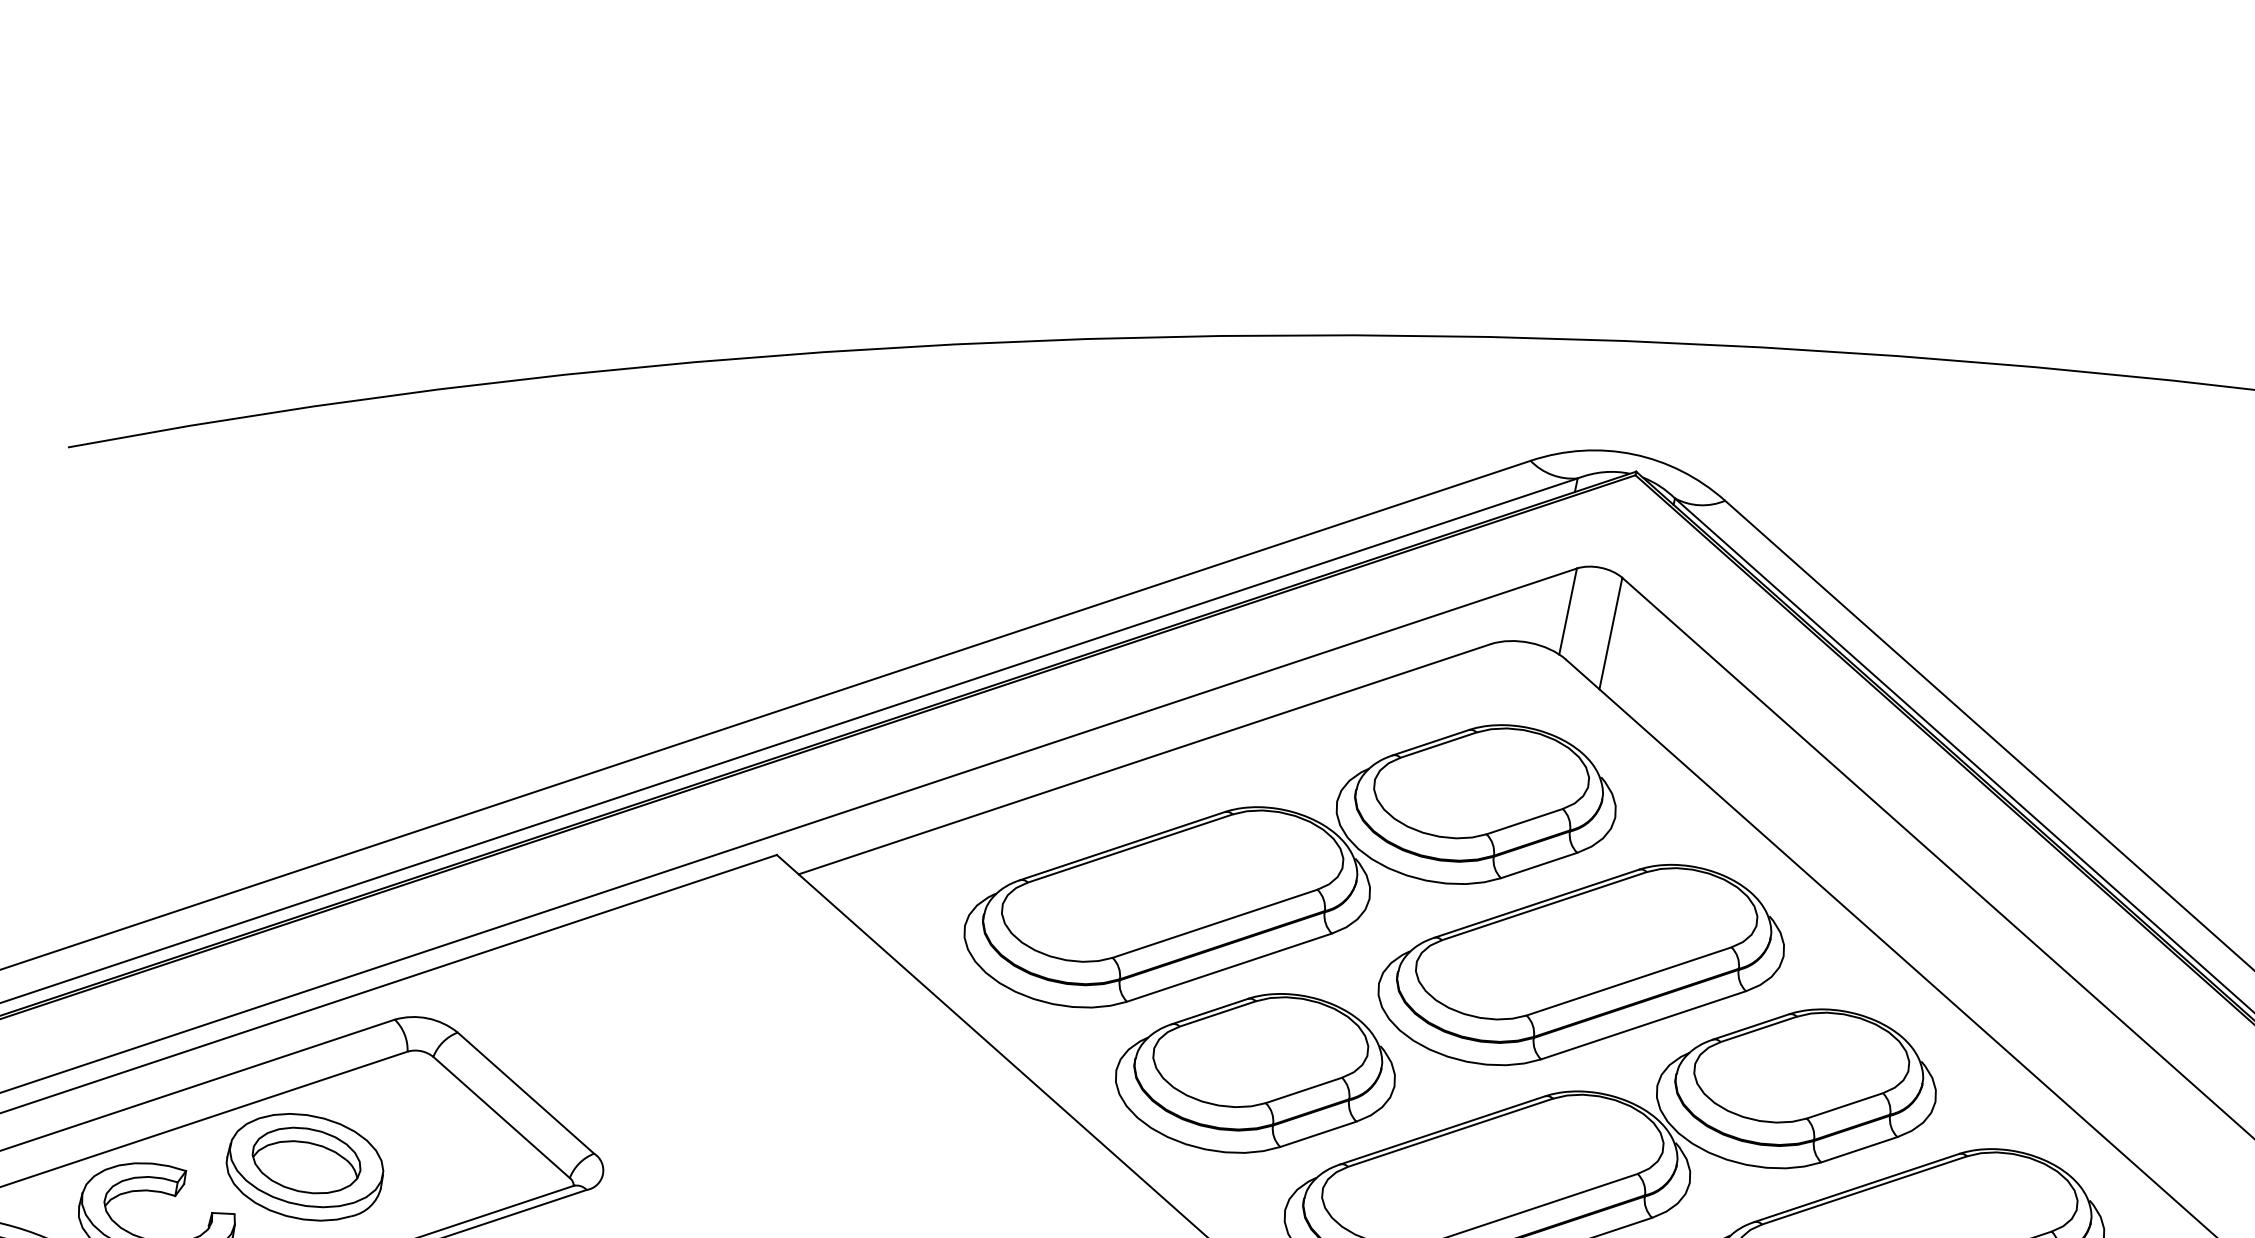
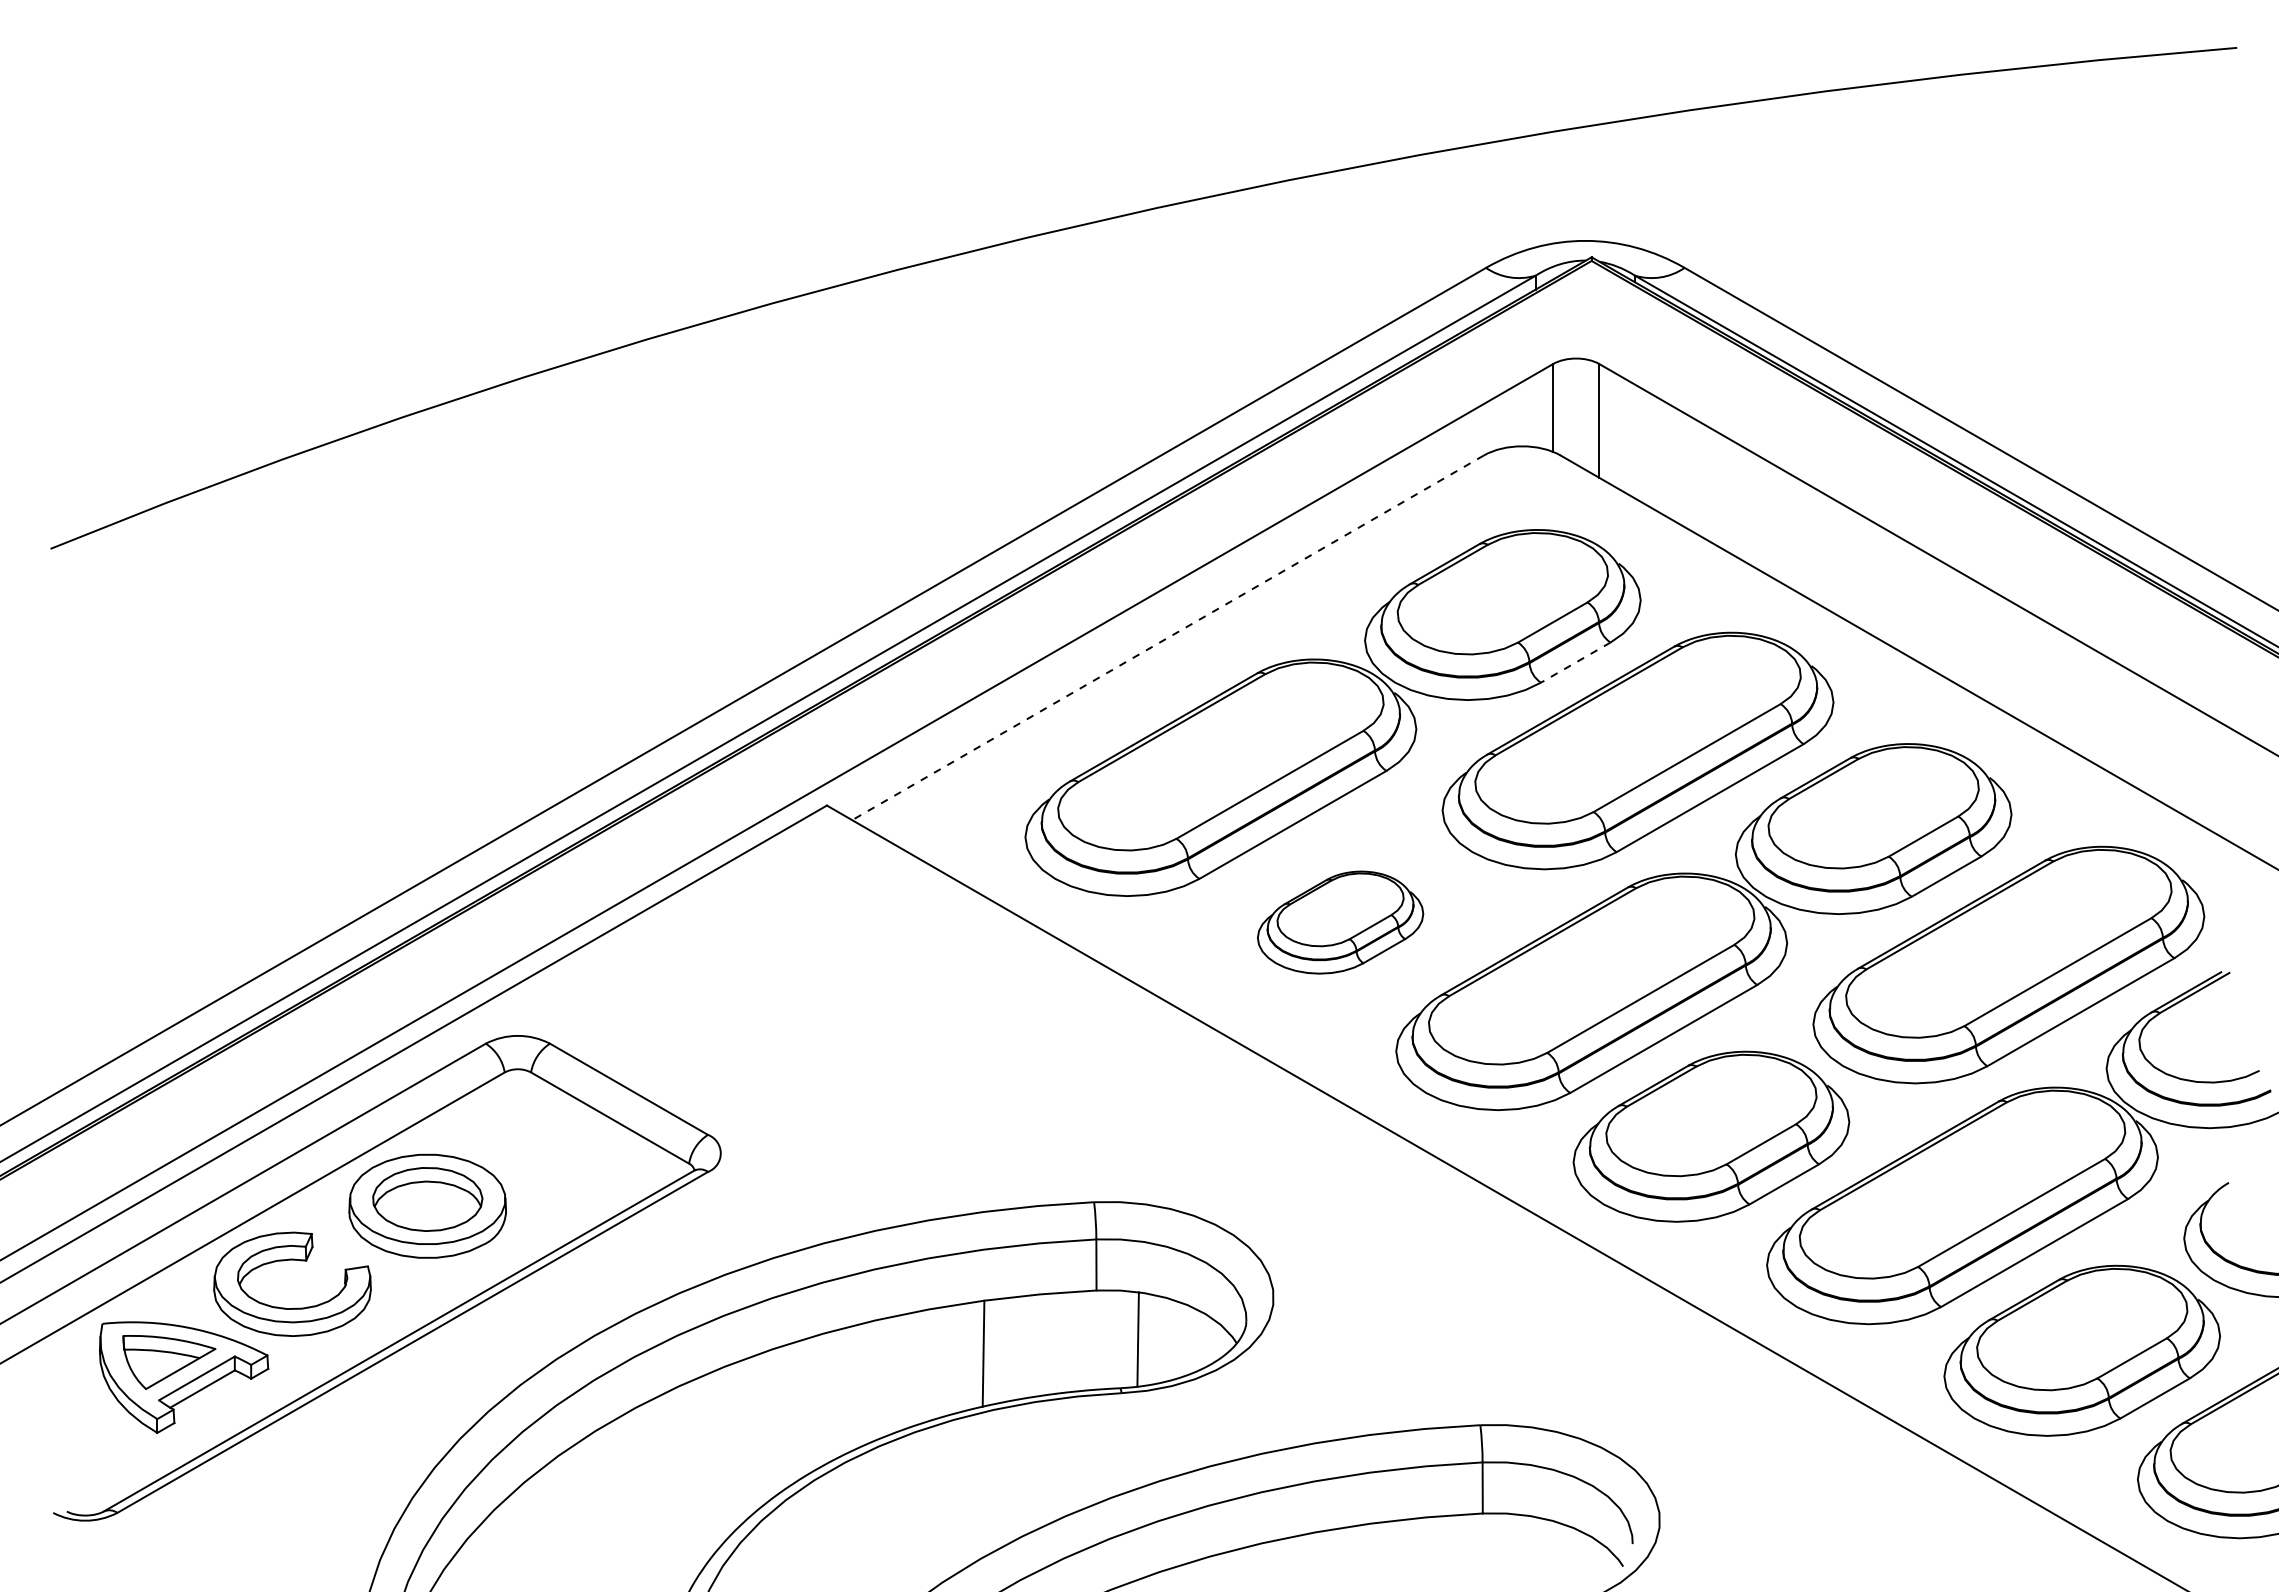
line: (1144, 758) -> (1167, 637), solid -> dashed
line: (1538, 865) -> (1575, 662), solid -> dashed
part: (1256, 1072) -> (1340, 922), size x0.6

